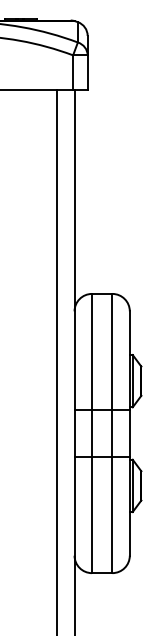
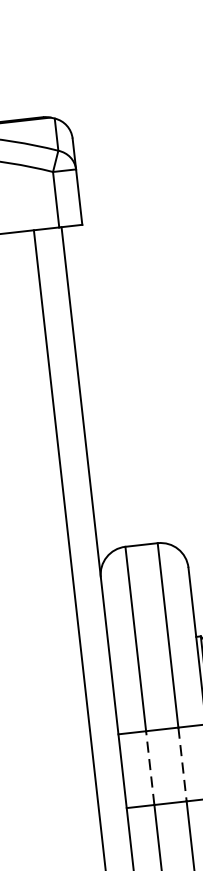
line: (92, 433) -> (151, 767), solid -> dashed
line: (112, 434) -> (182, 765), solid -> dashed

